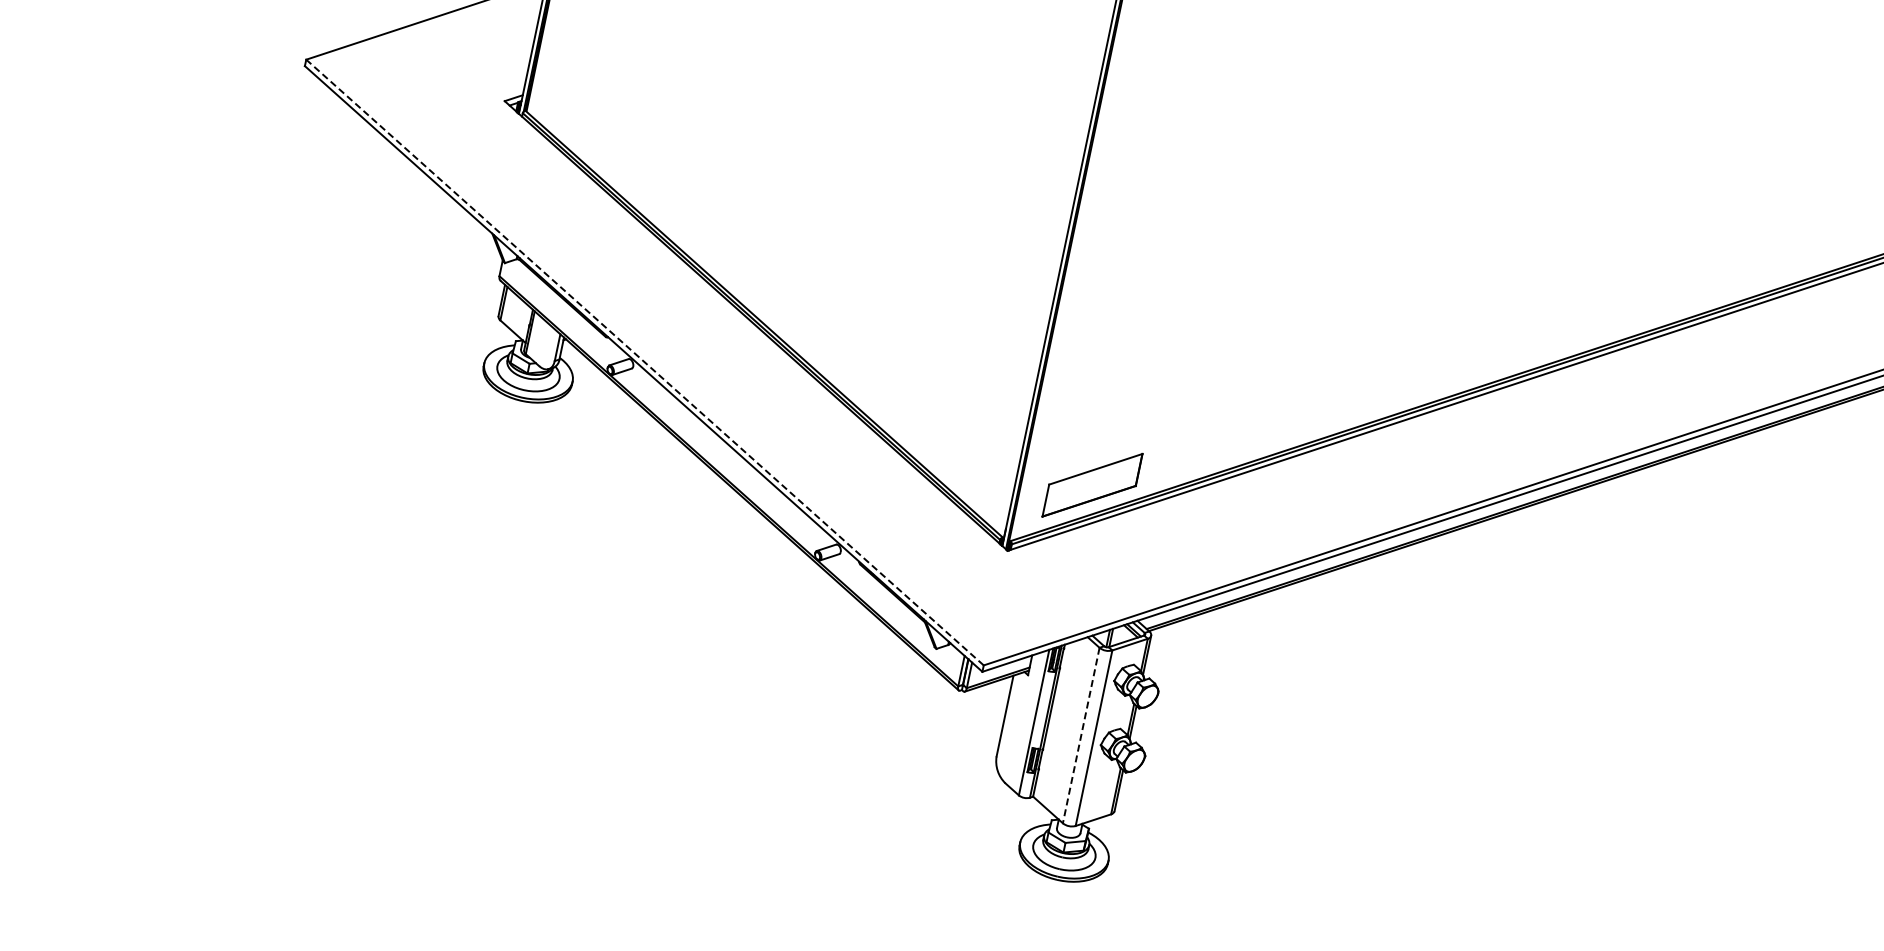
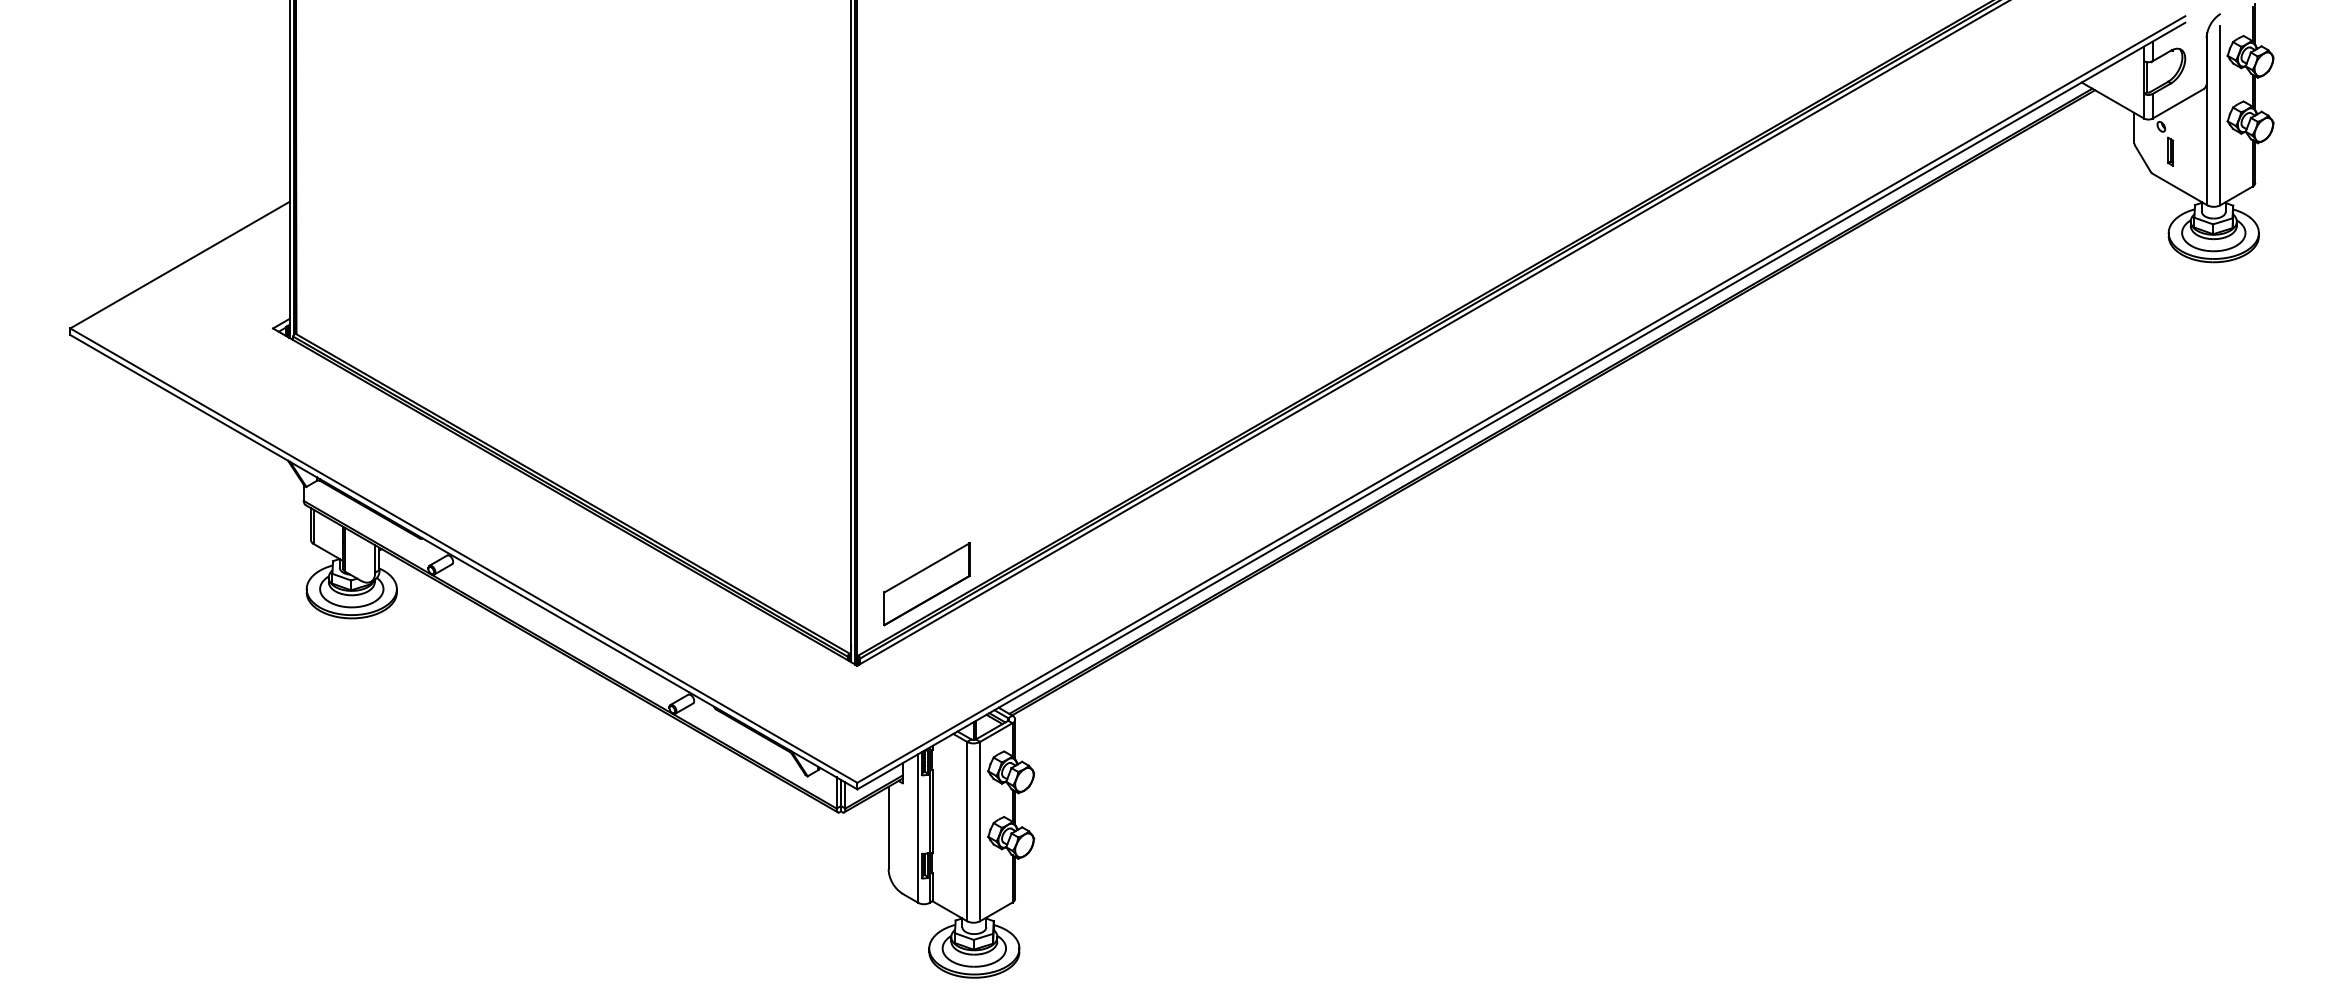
line: (644, 362) -> (463, 555), dashed -> solid
line: (1081, 735) -> (967, 831), dashed -> solid

